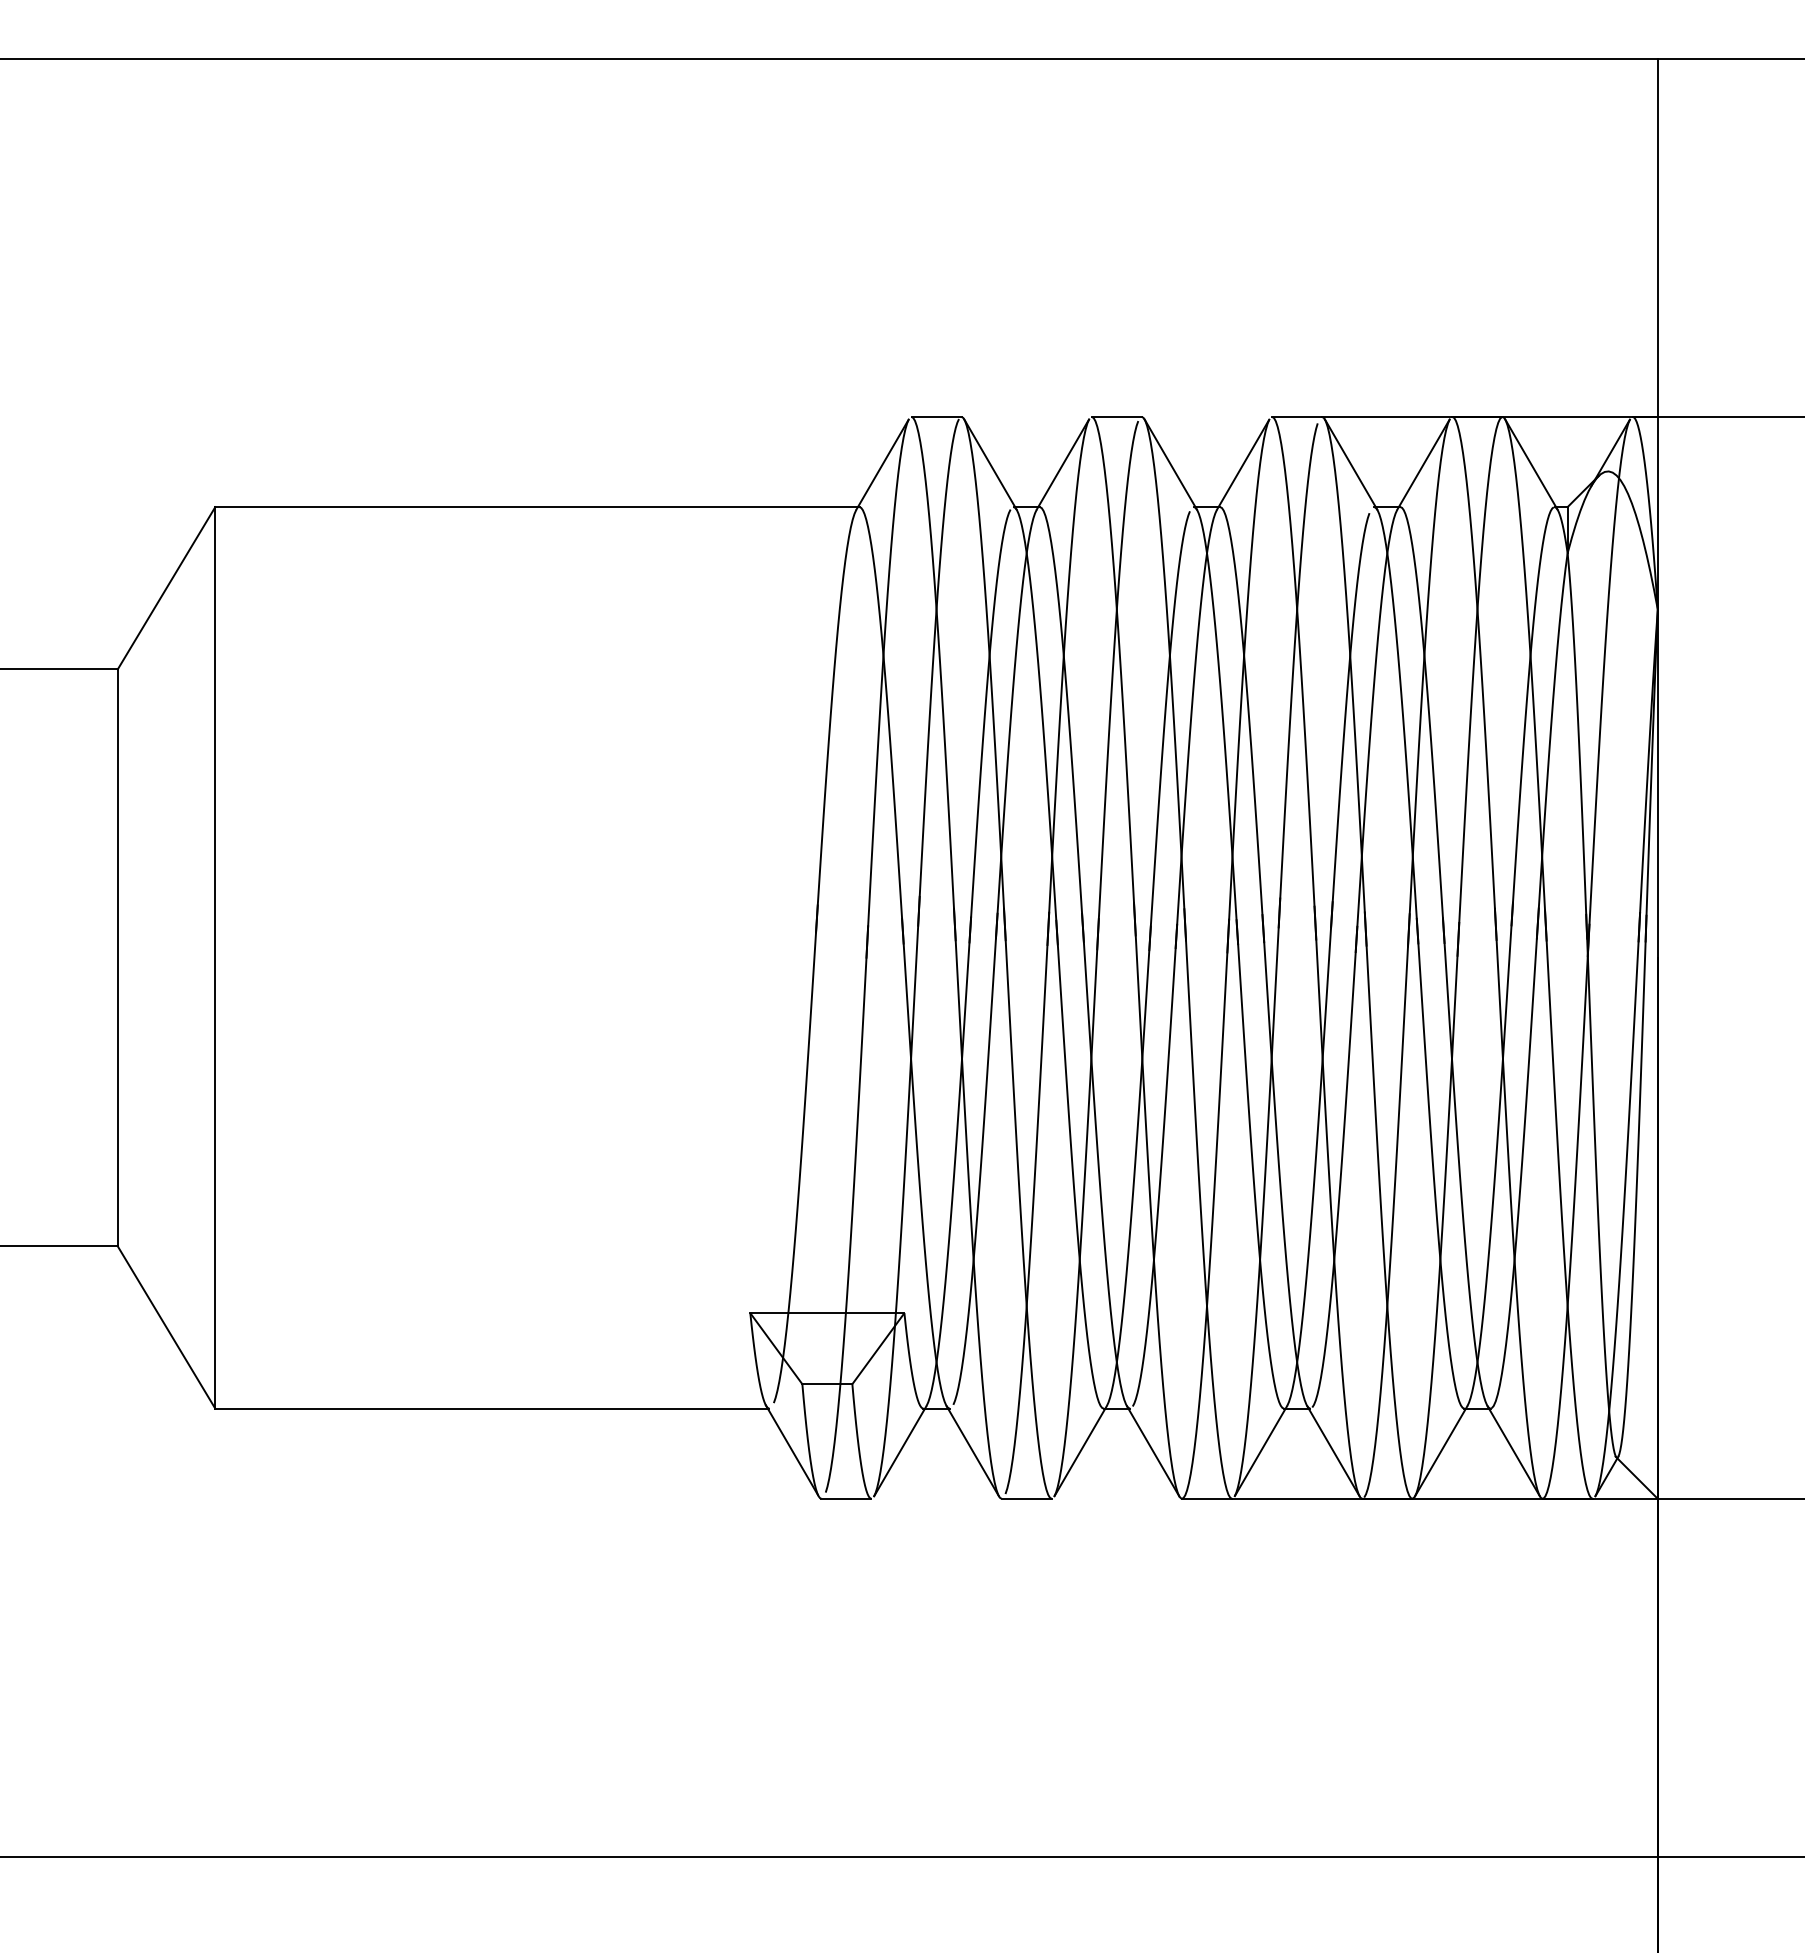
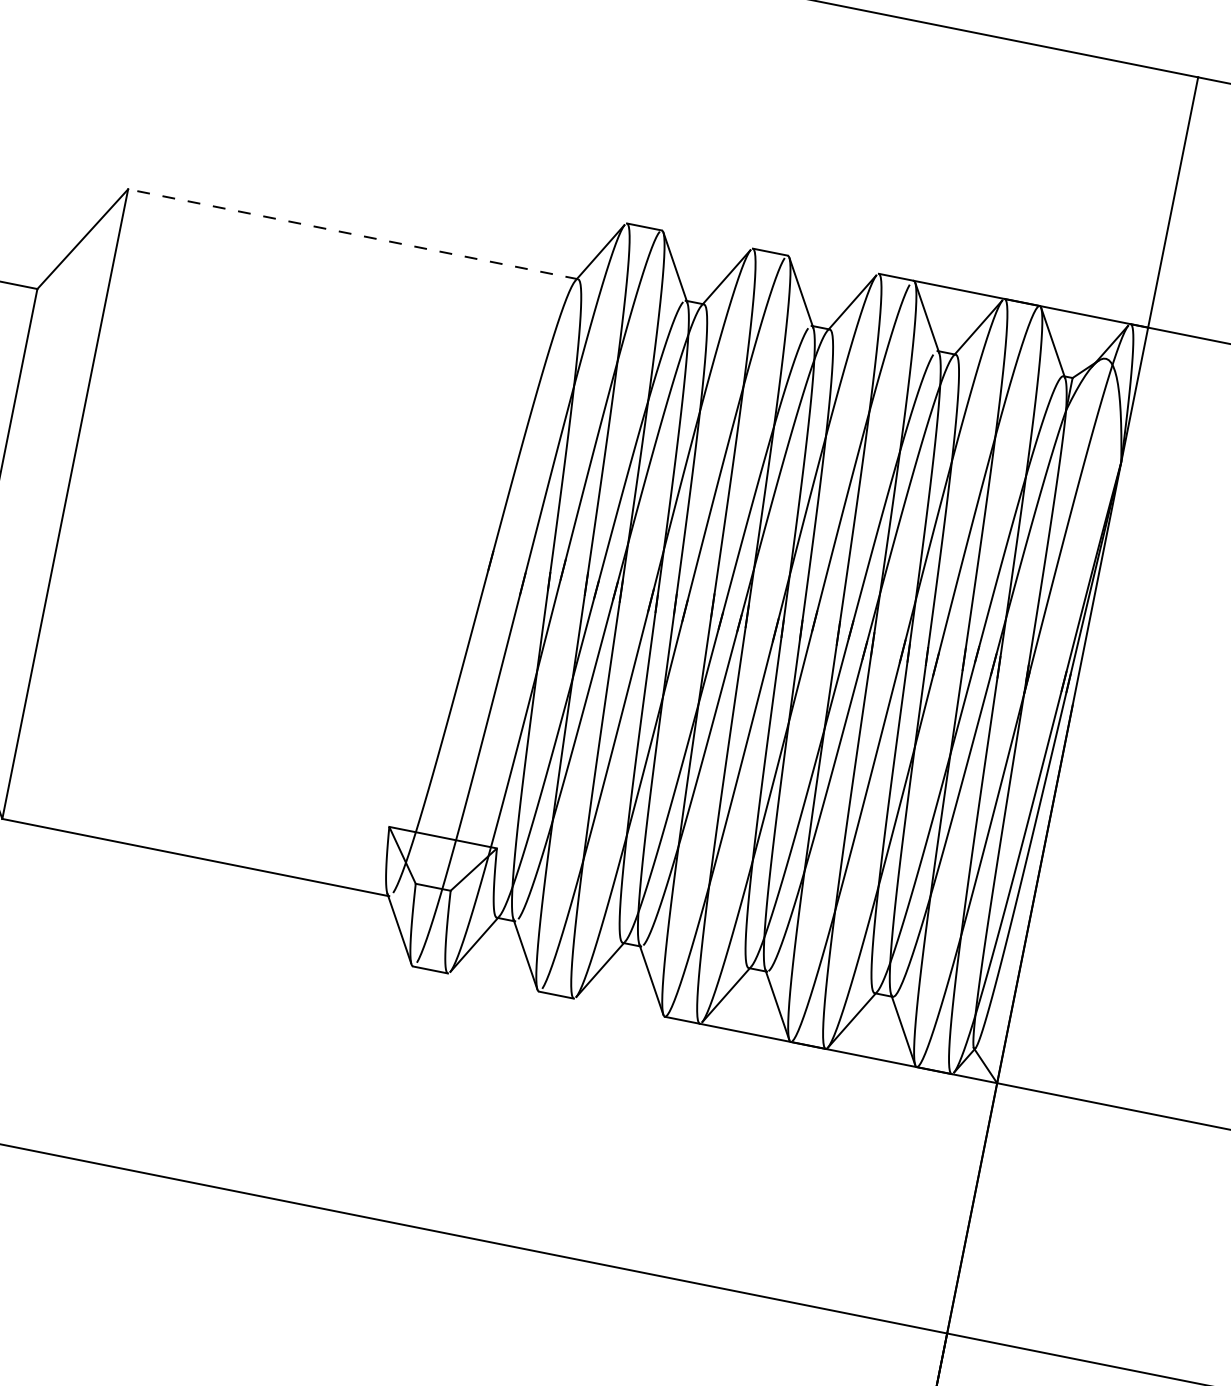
line: (536, 507) -> (352, 234), solid -> dashed

